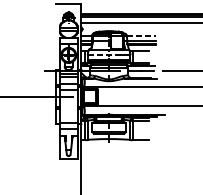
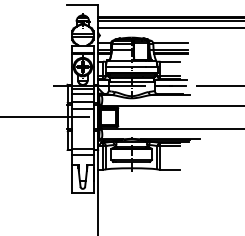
line: (142, 35) -> (171, 43), dashed -> solid
line: (103, 54) -> (125, 66), dashed -> solid

